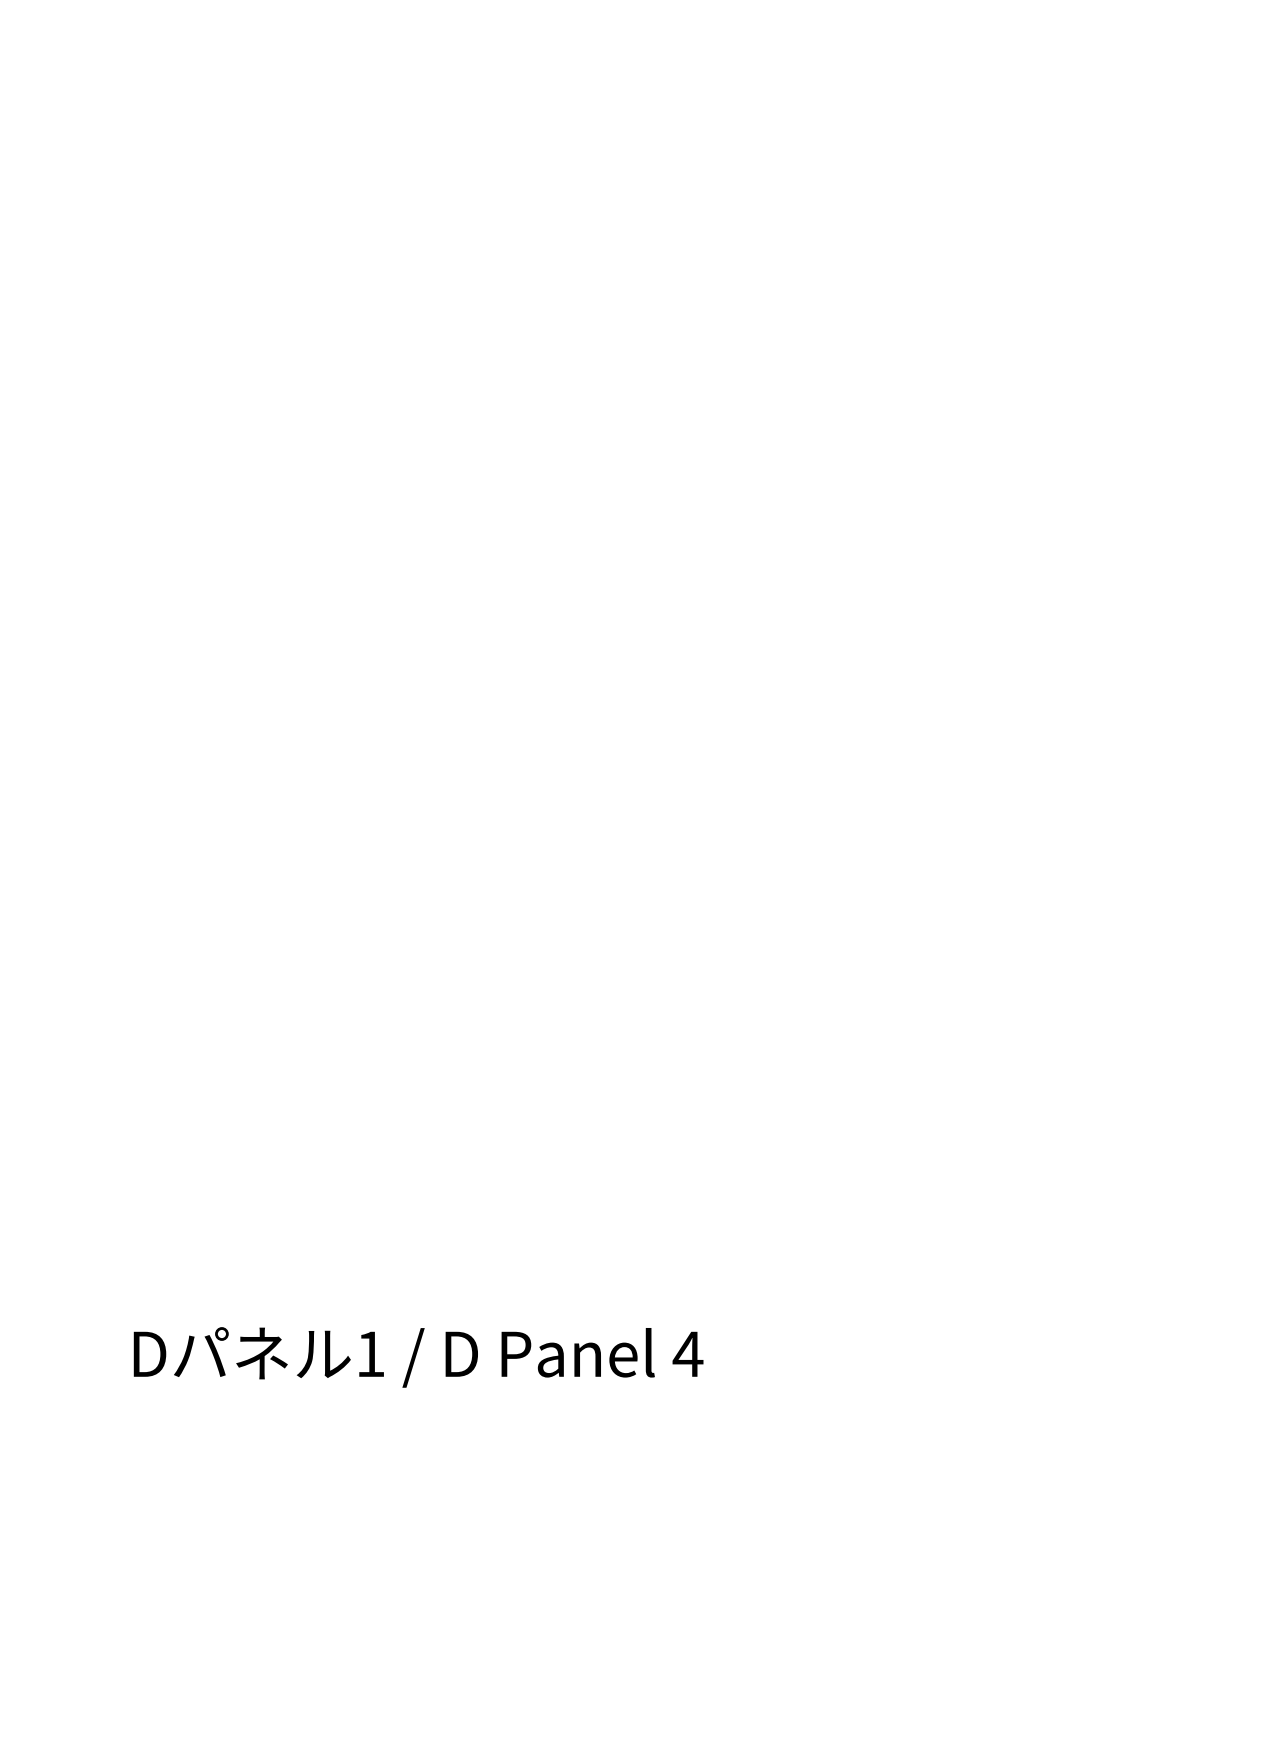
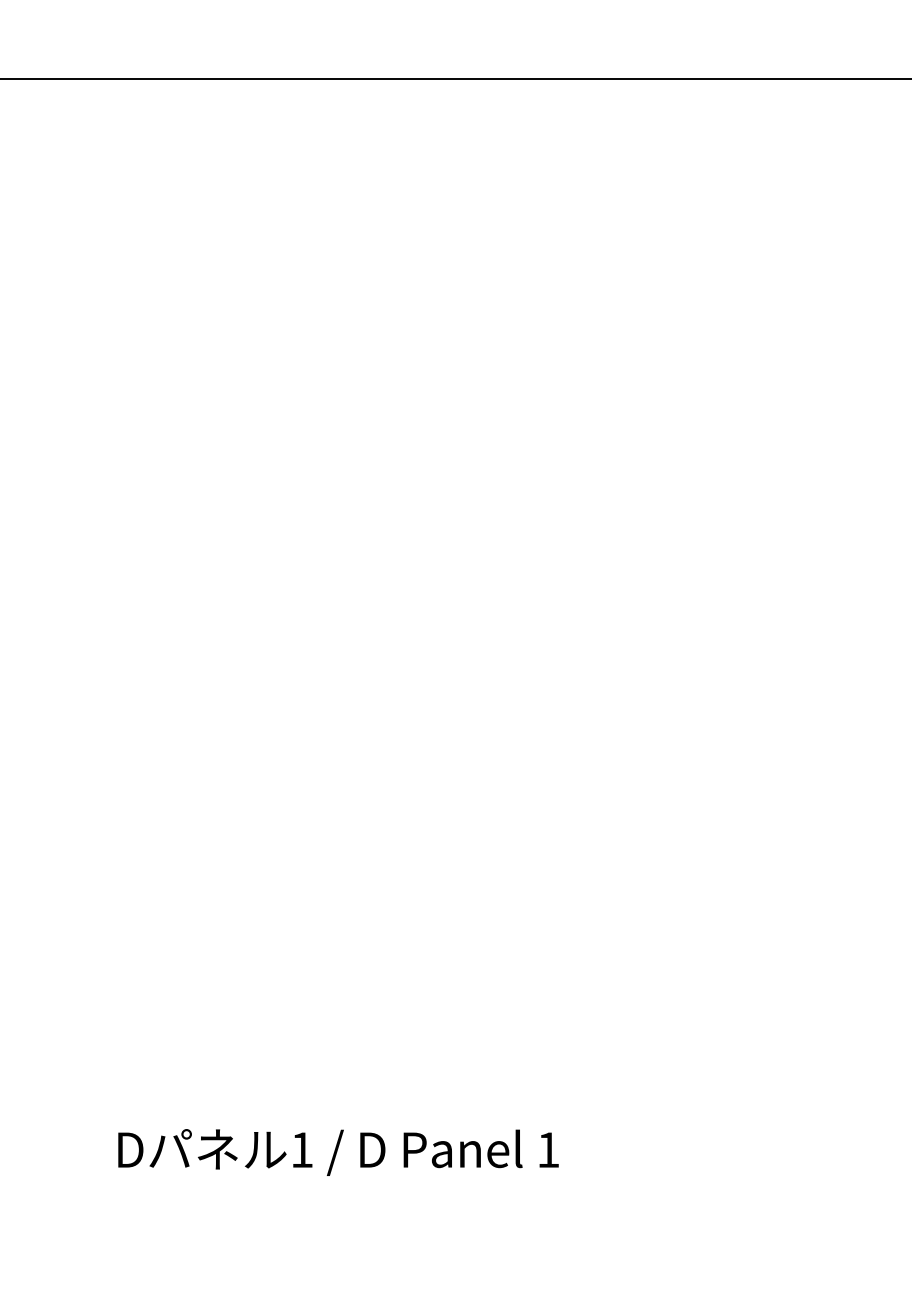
text: (687, 1353) -> (548, 1149), 4 -> 1

